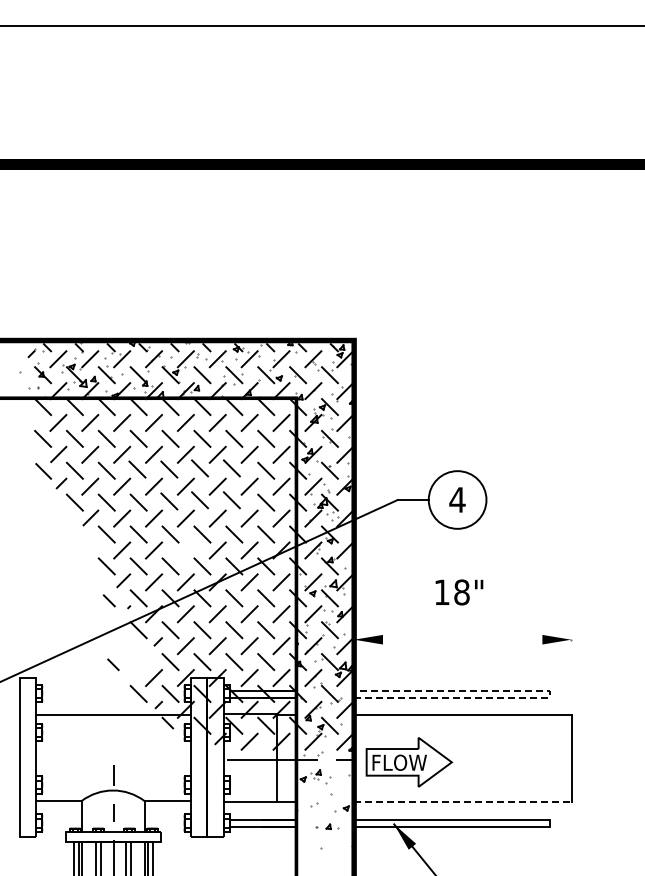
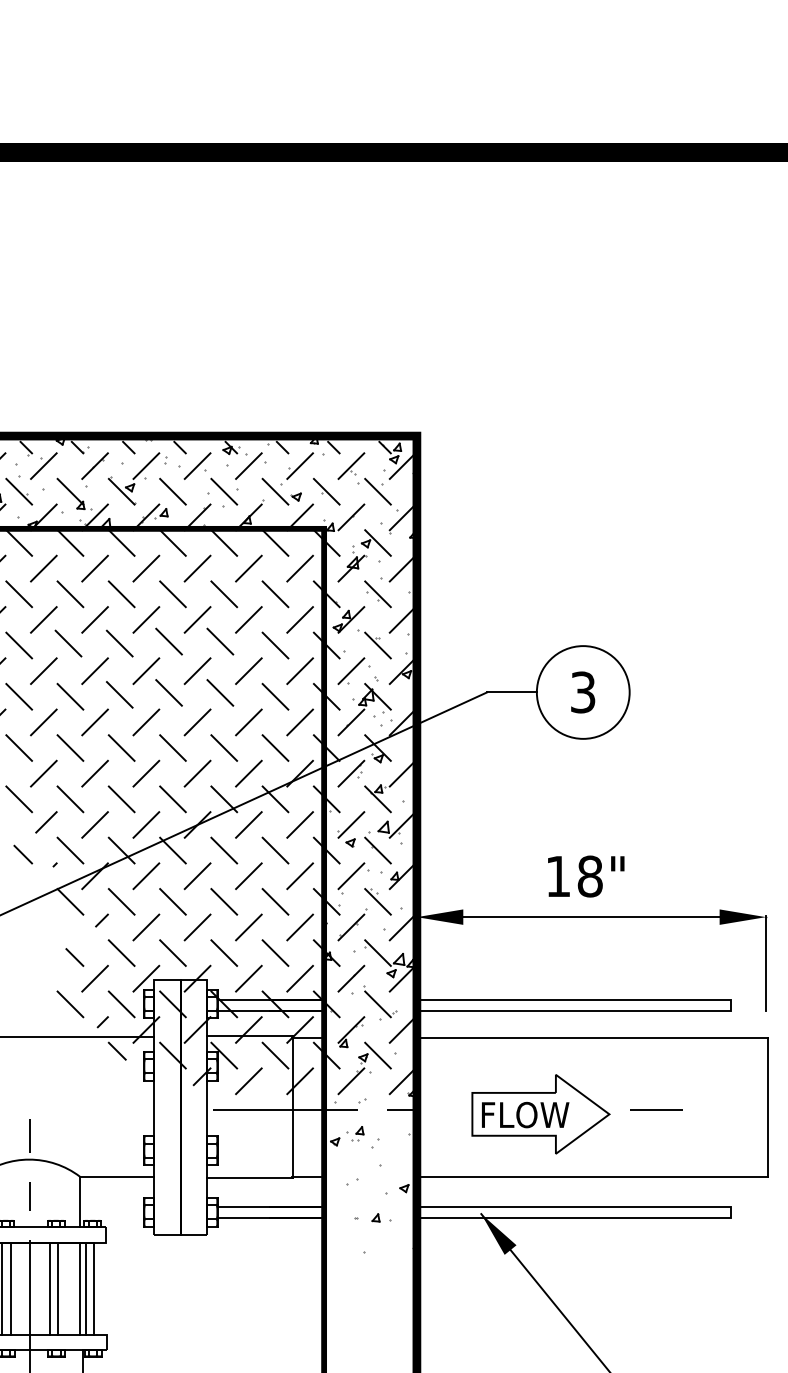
text: (457, 499) -> (583, 691), 4 -> 3
line: (185, 550) -> (145, 773), added
text: (459, 592) -> (586, 876), moved
line: (462, 639) -> (591, 916), added
line: (113, 664) -> (74, 957), moved
line: (571, 668) -> (766, 963), added
line: (549, 693) -> (731, 1003), dashed -> solid
line: (502, 759) -> (655, 1109), added
part: (409, 762) -> (541, 1114), moved
line: (463, 801) -> (592, 1177), dashed -> solid

